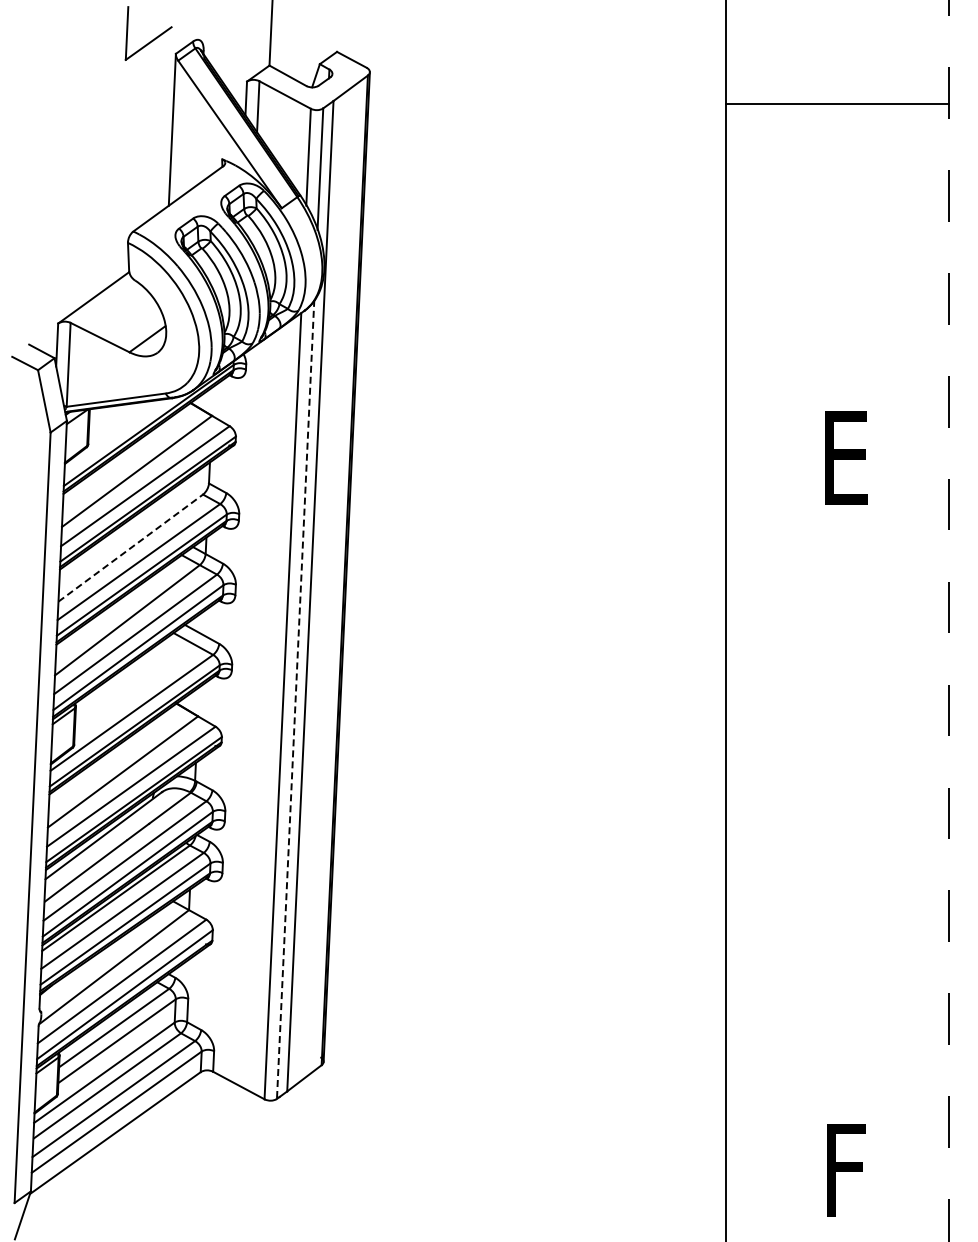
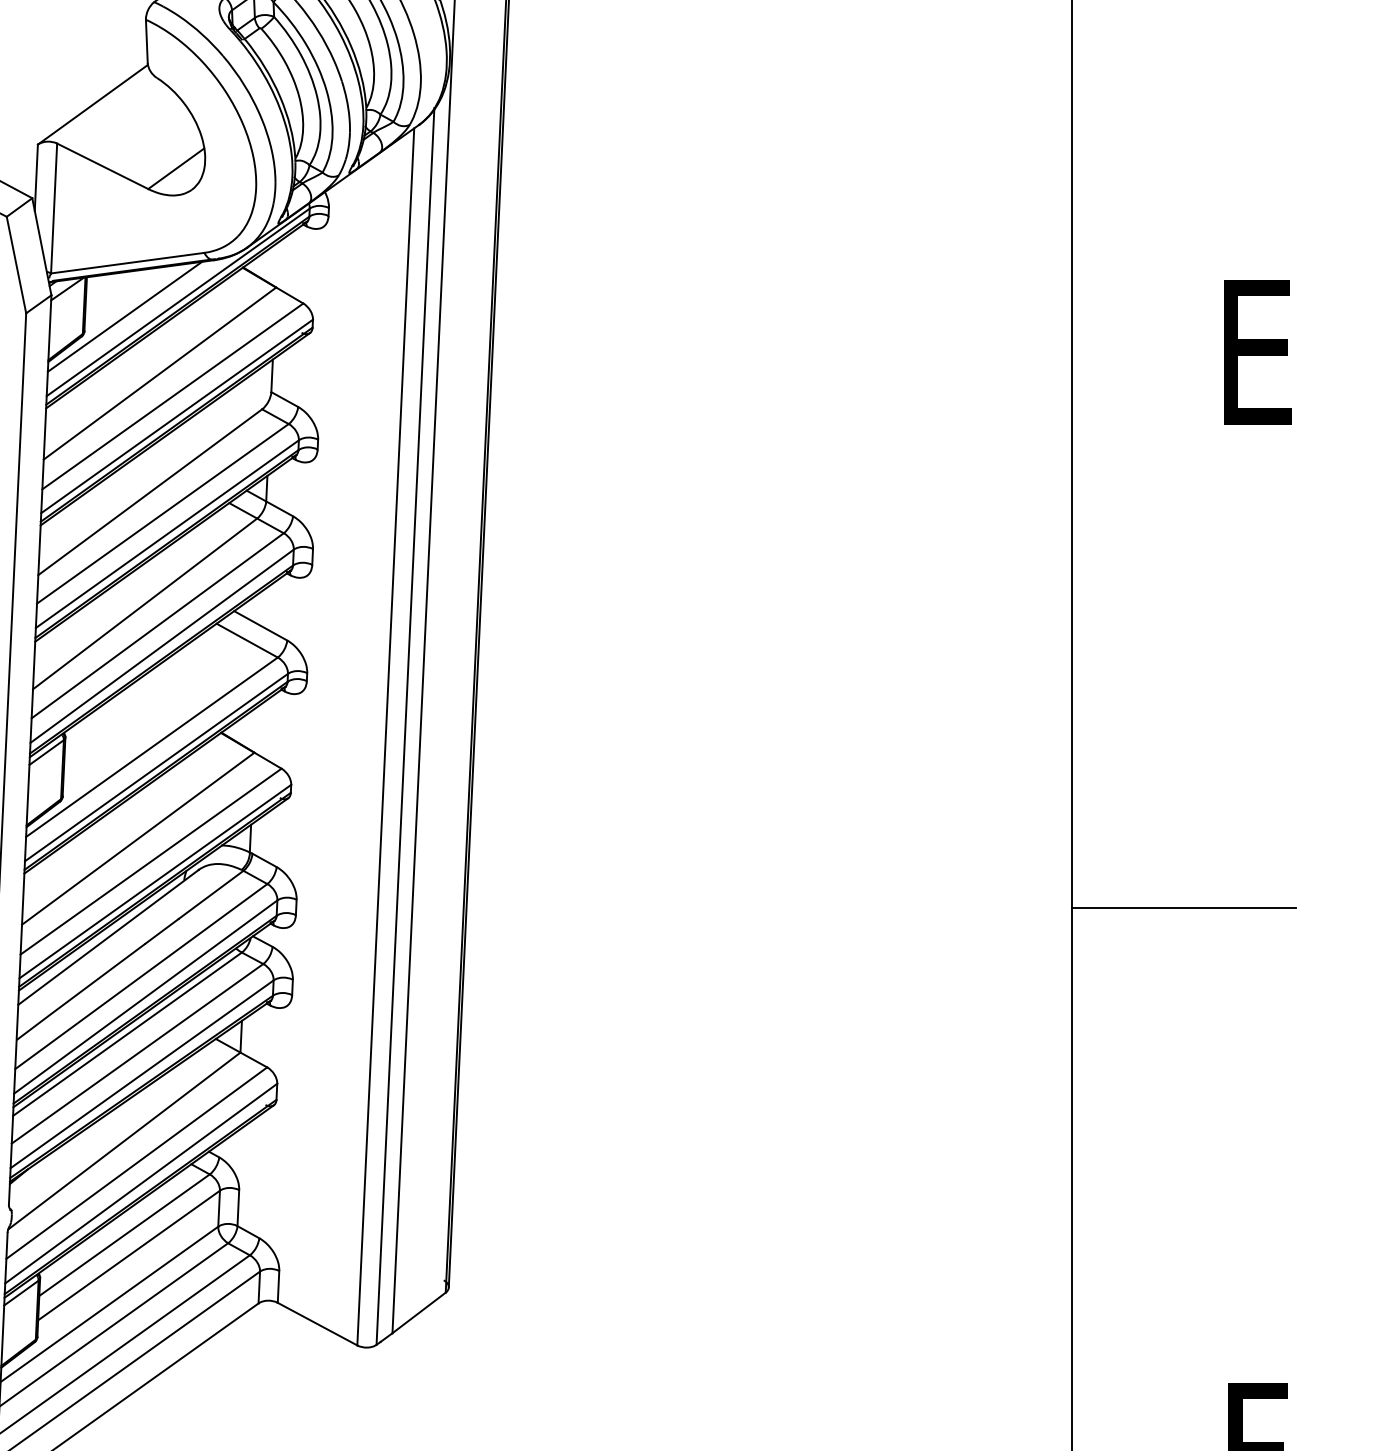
line: (114, 434) -> (125, 316), added
line: (130, 548) -> (149, 492), dashed -> solid
line: (295, 699) -> (405, 726), dashed -> solid
line: (798, 816) -> (1183, 907), added

